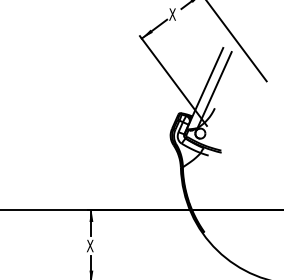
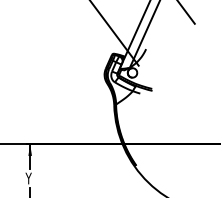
text: (89, 245) -> (28, 178), X -> Y

